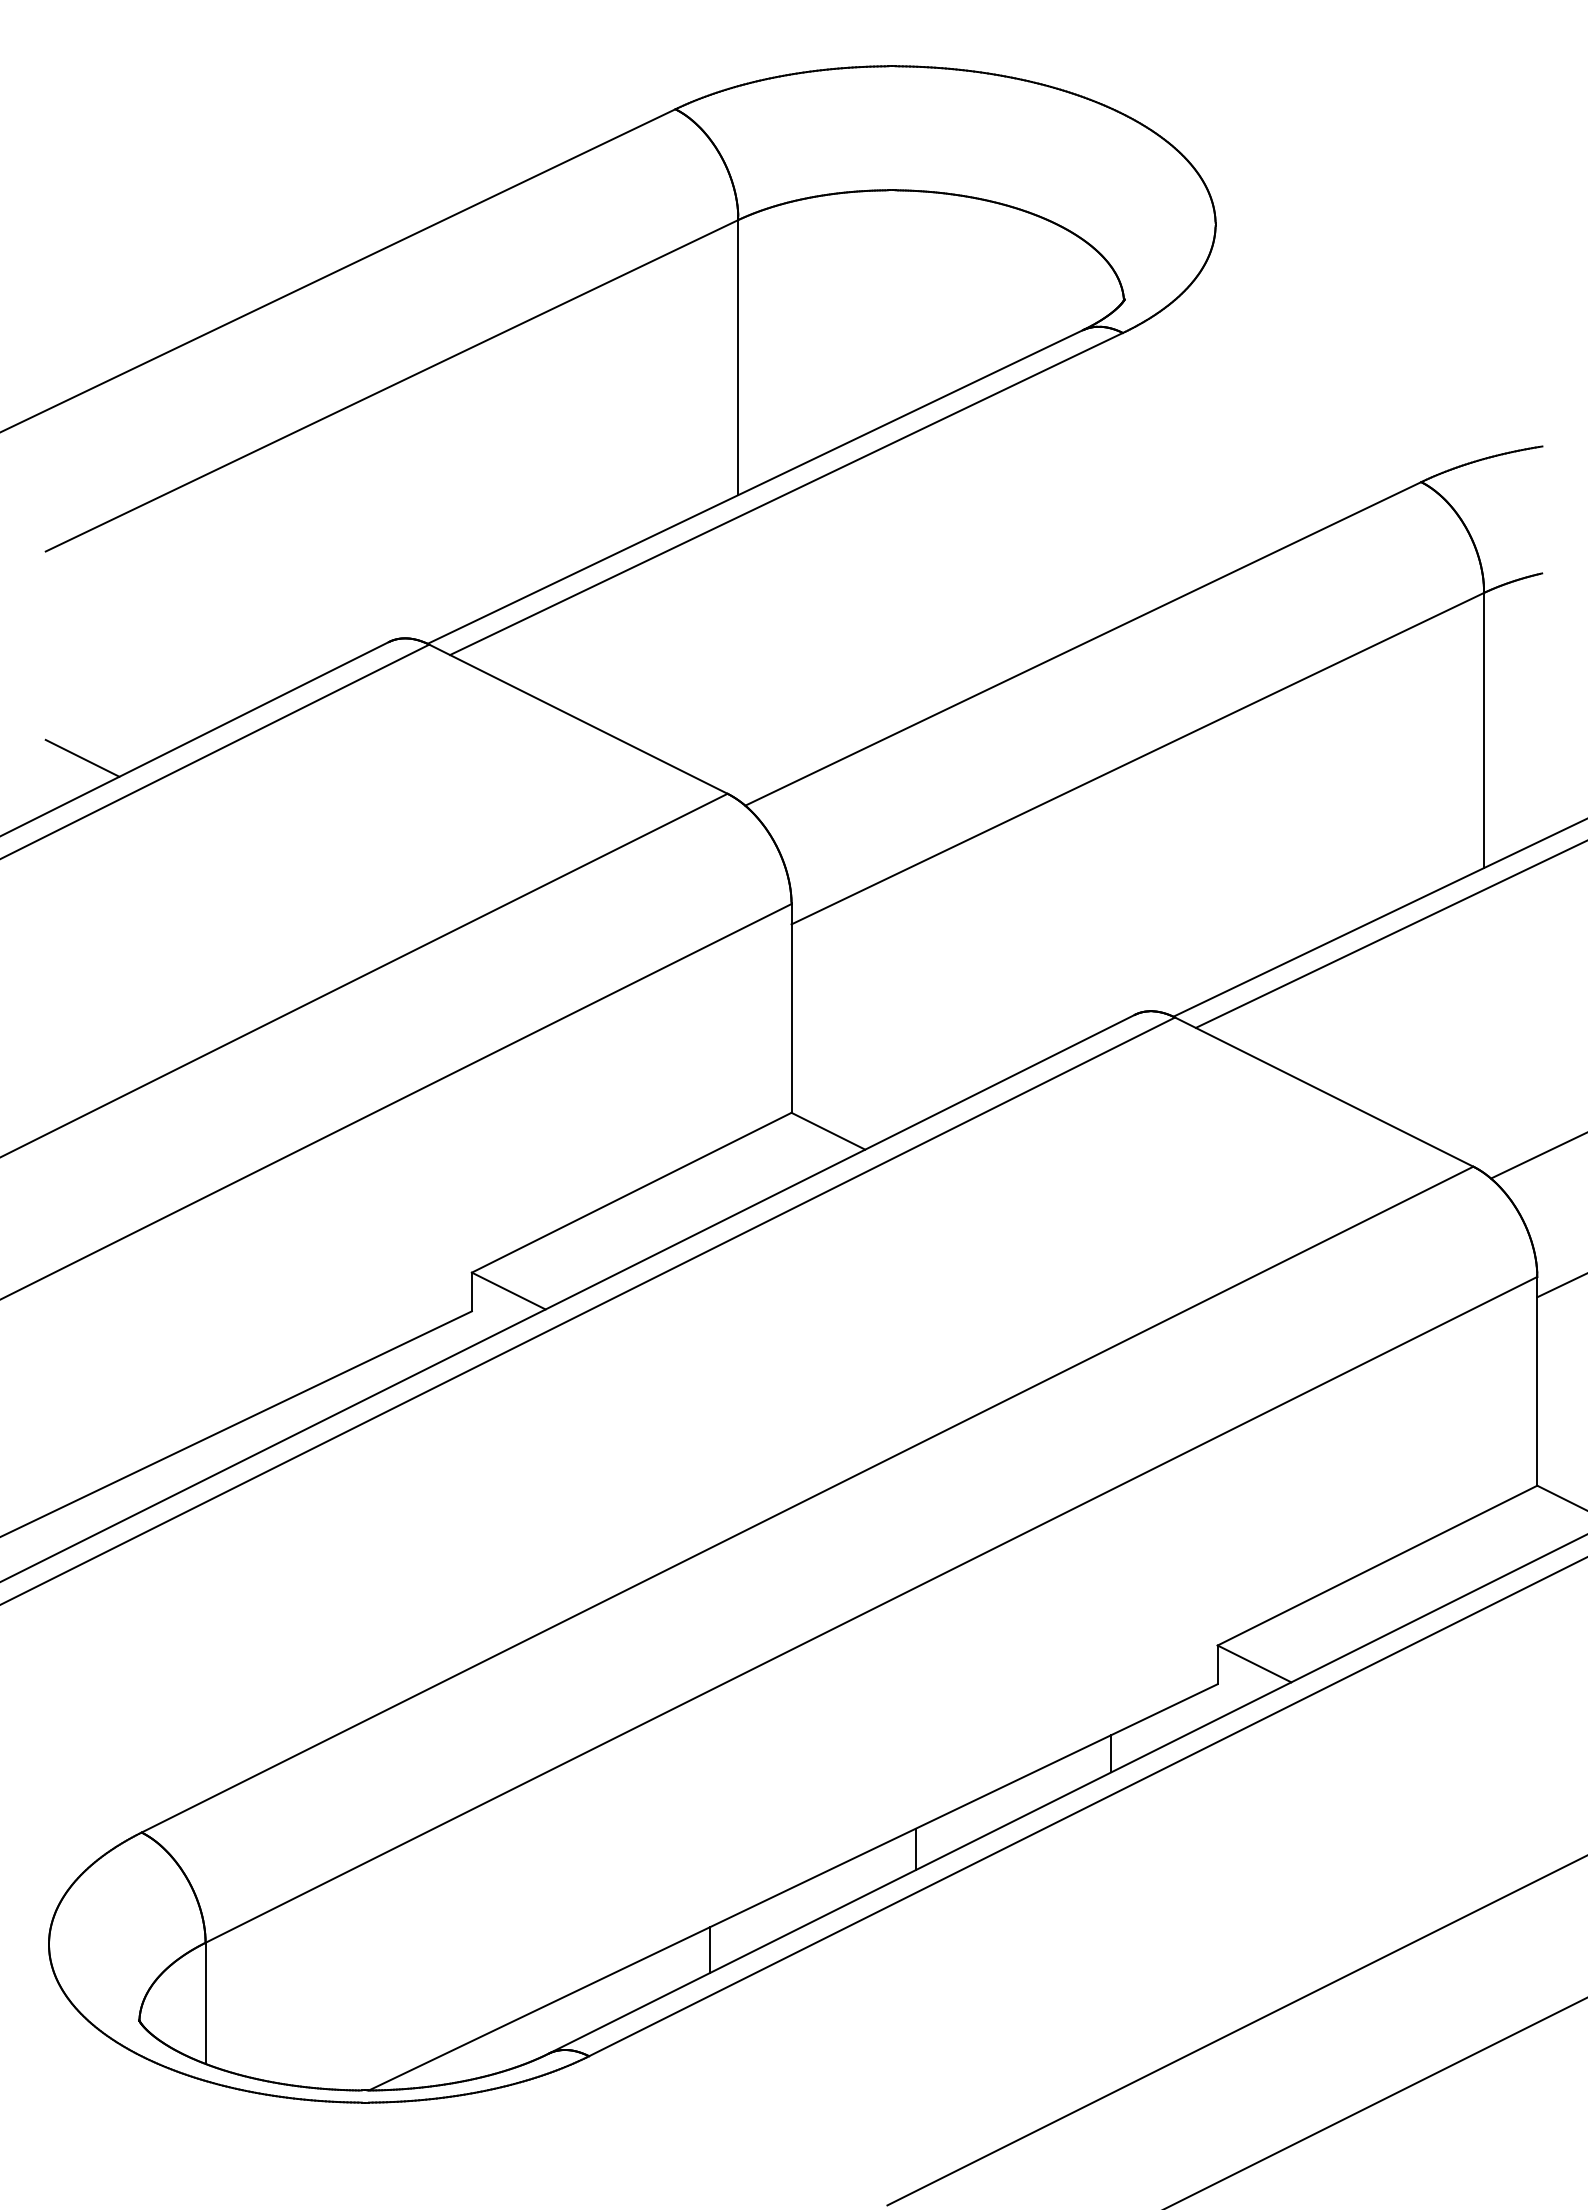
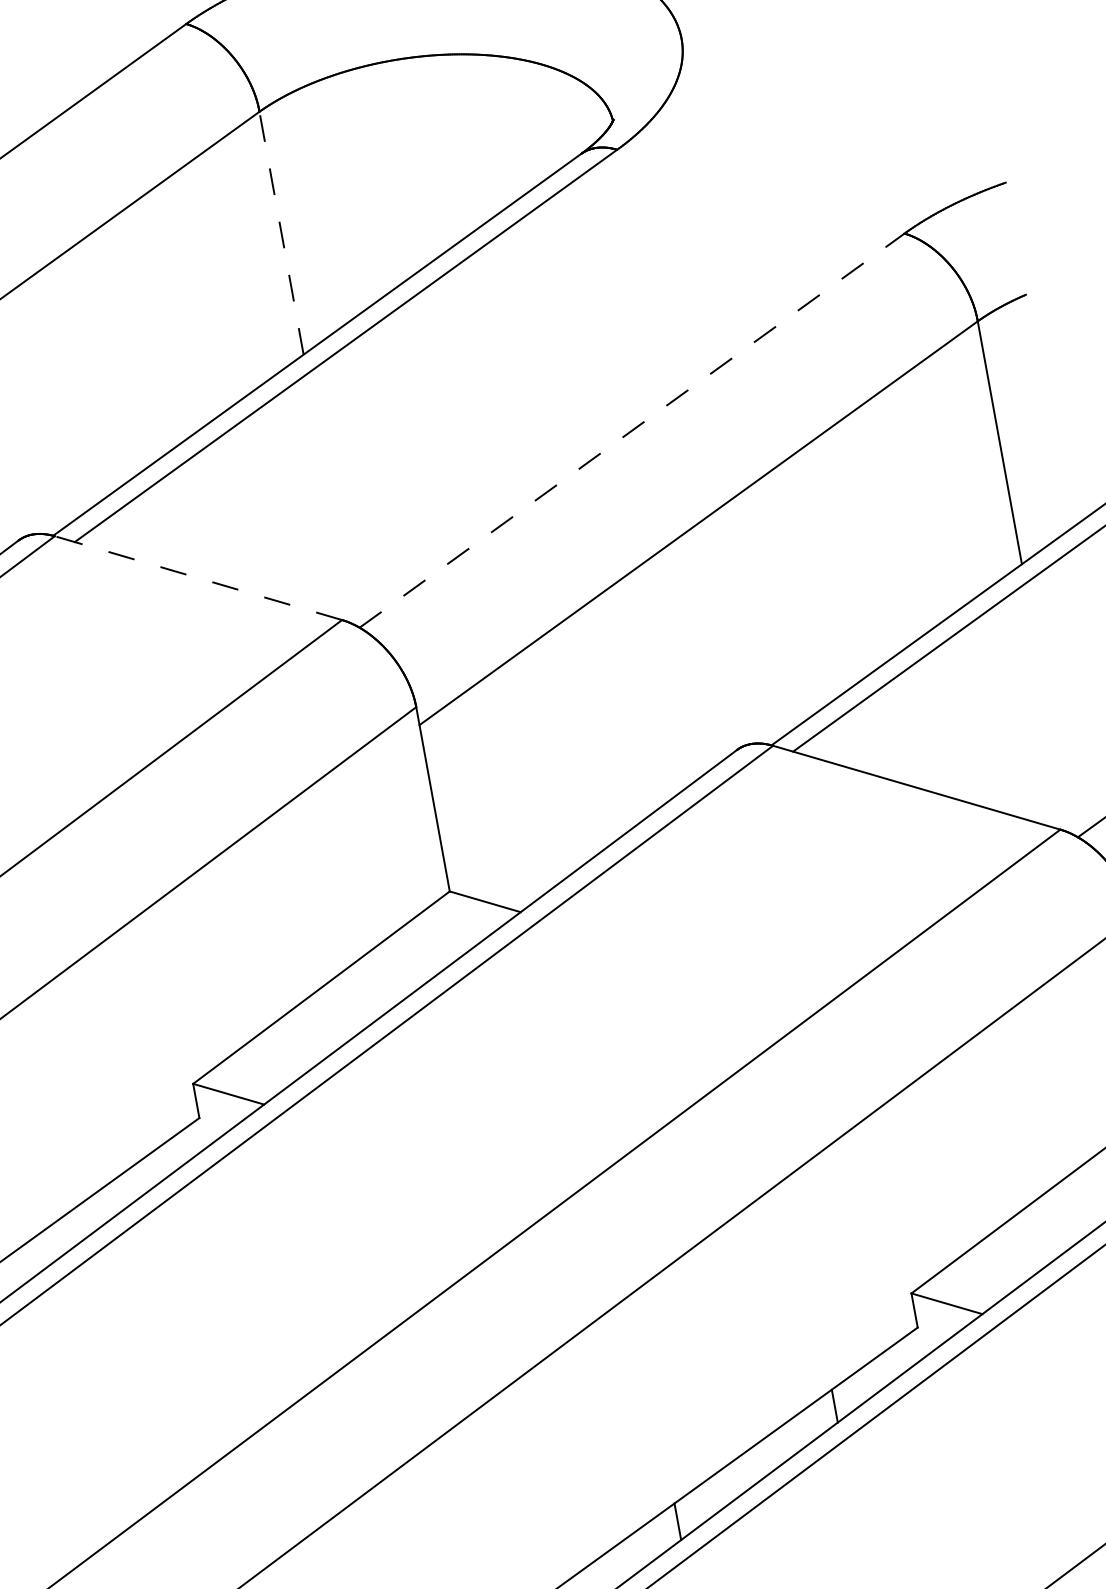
line: (738, 357) -> (281, 233), solid -> dashed
line: (1083, 643) -> (632, 430), solid -> dashed
line: (578, 719) -> (198, 578), solid -> dashed

